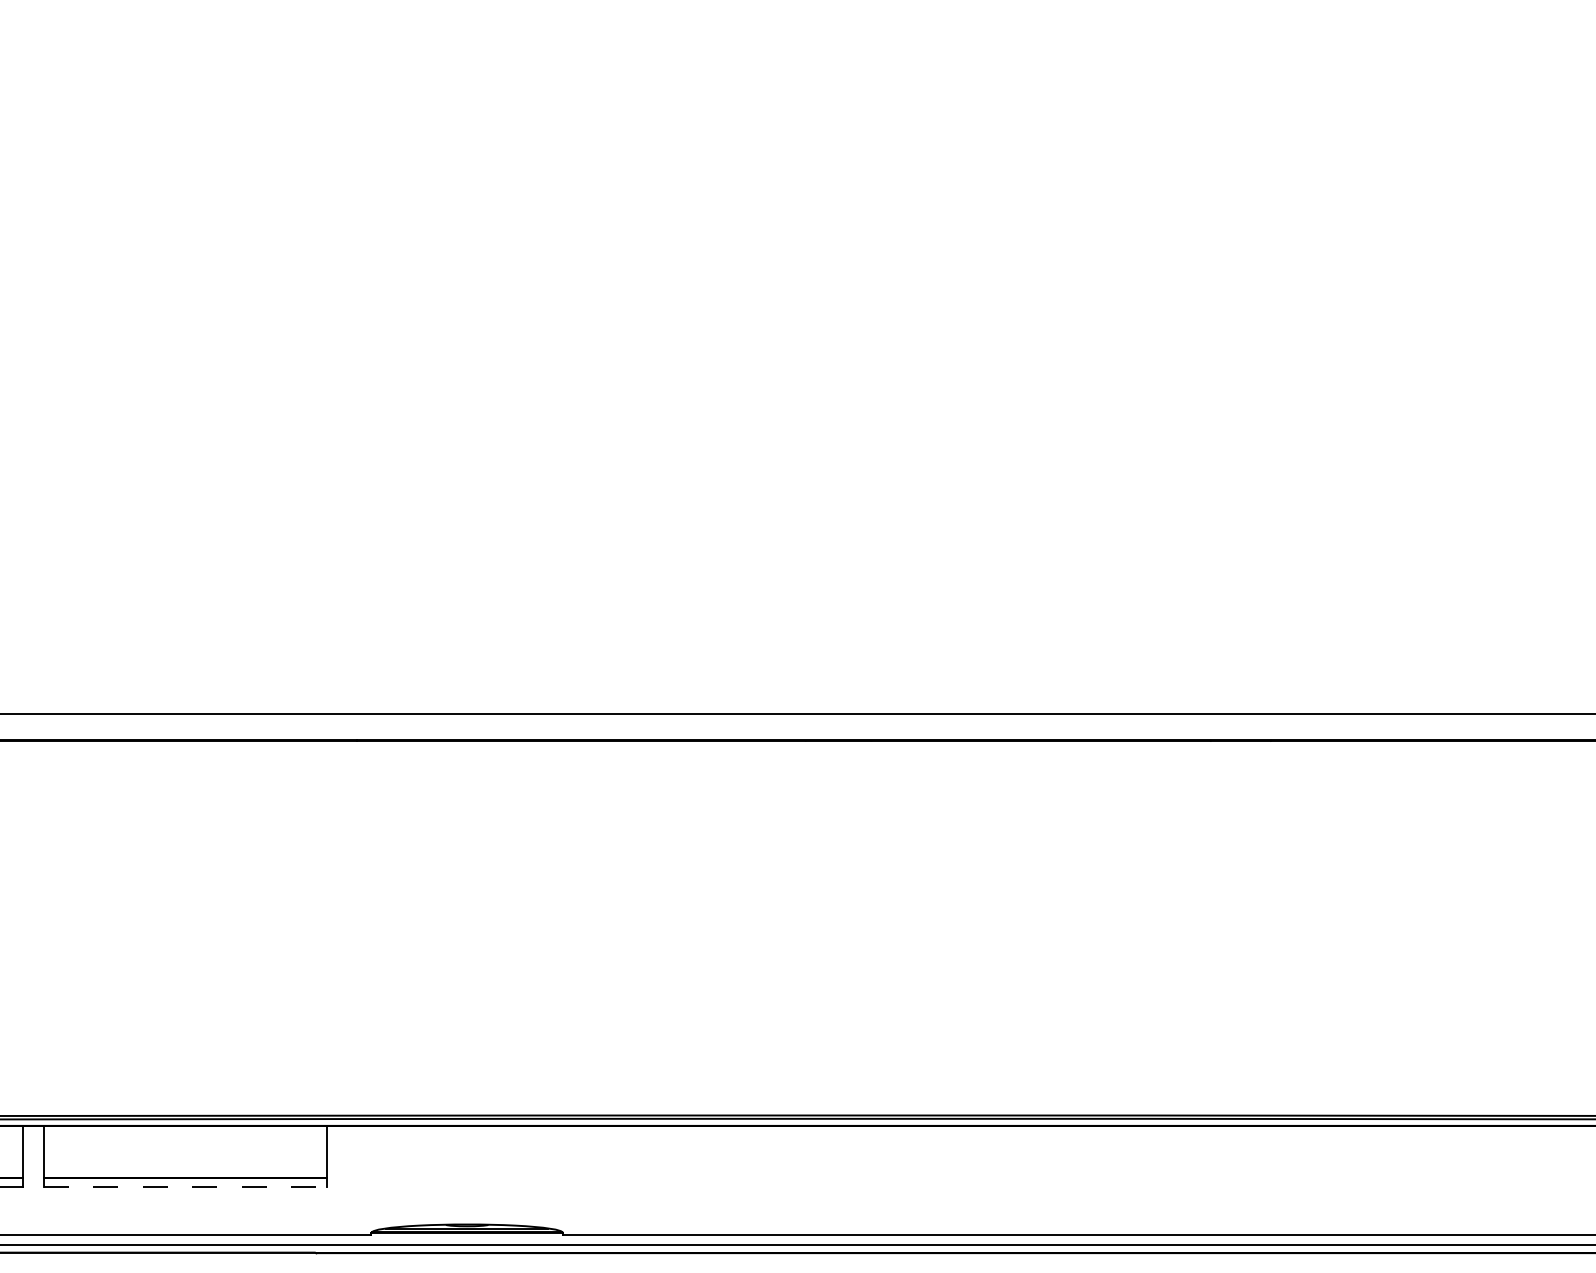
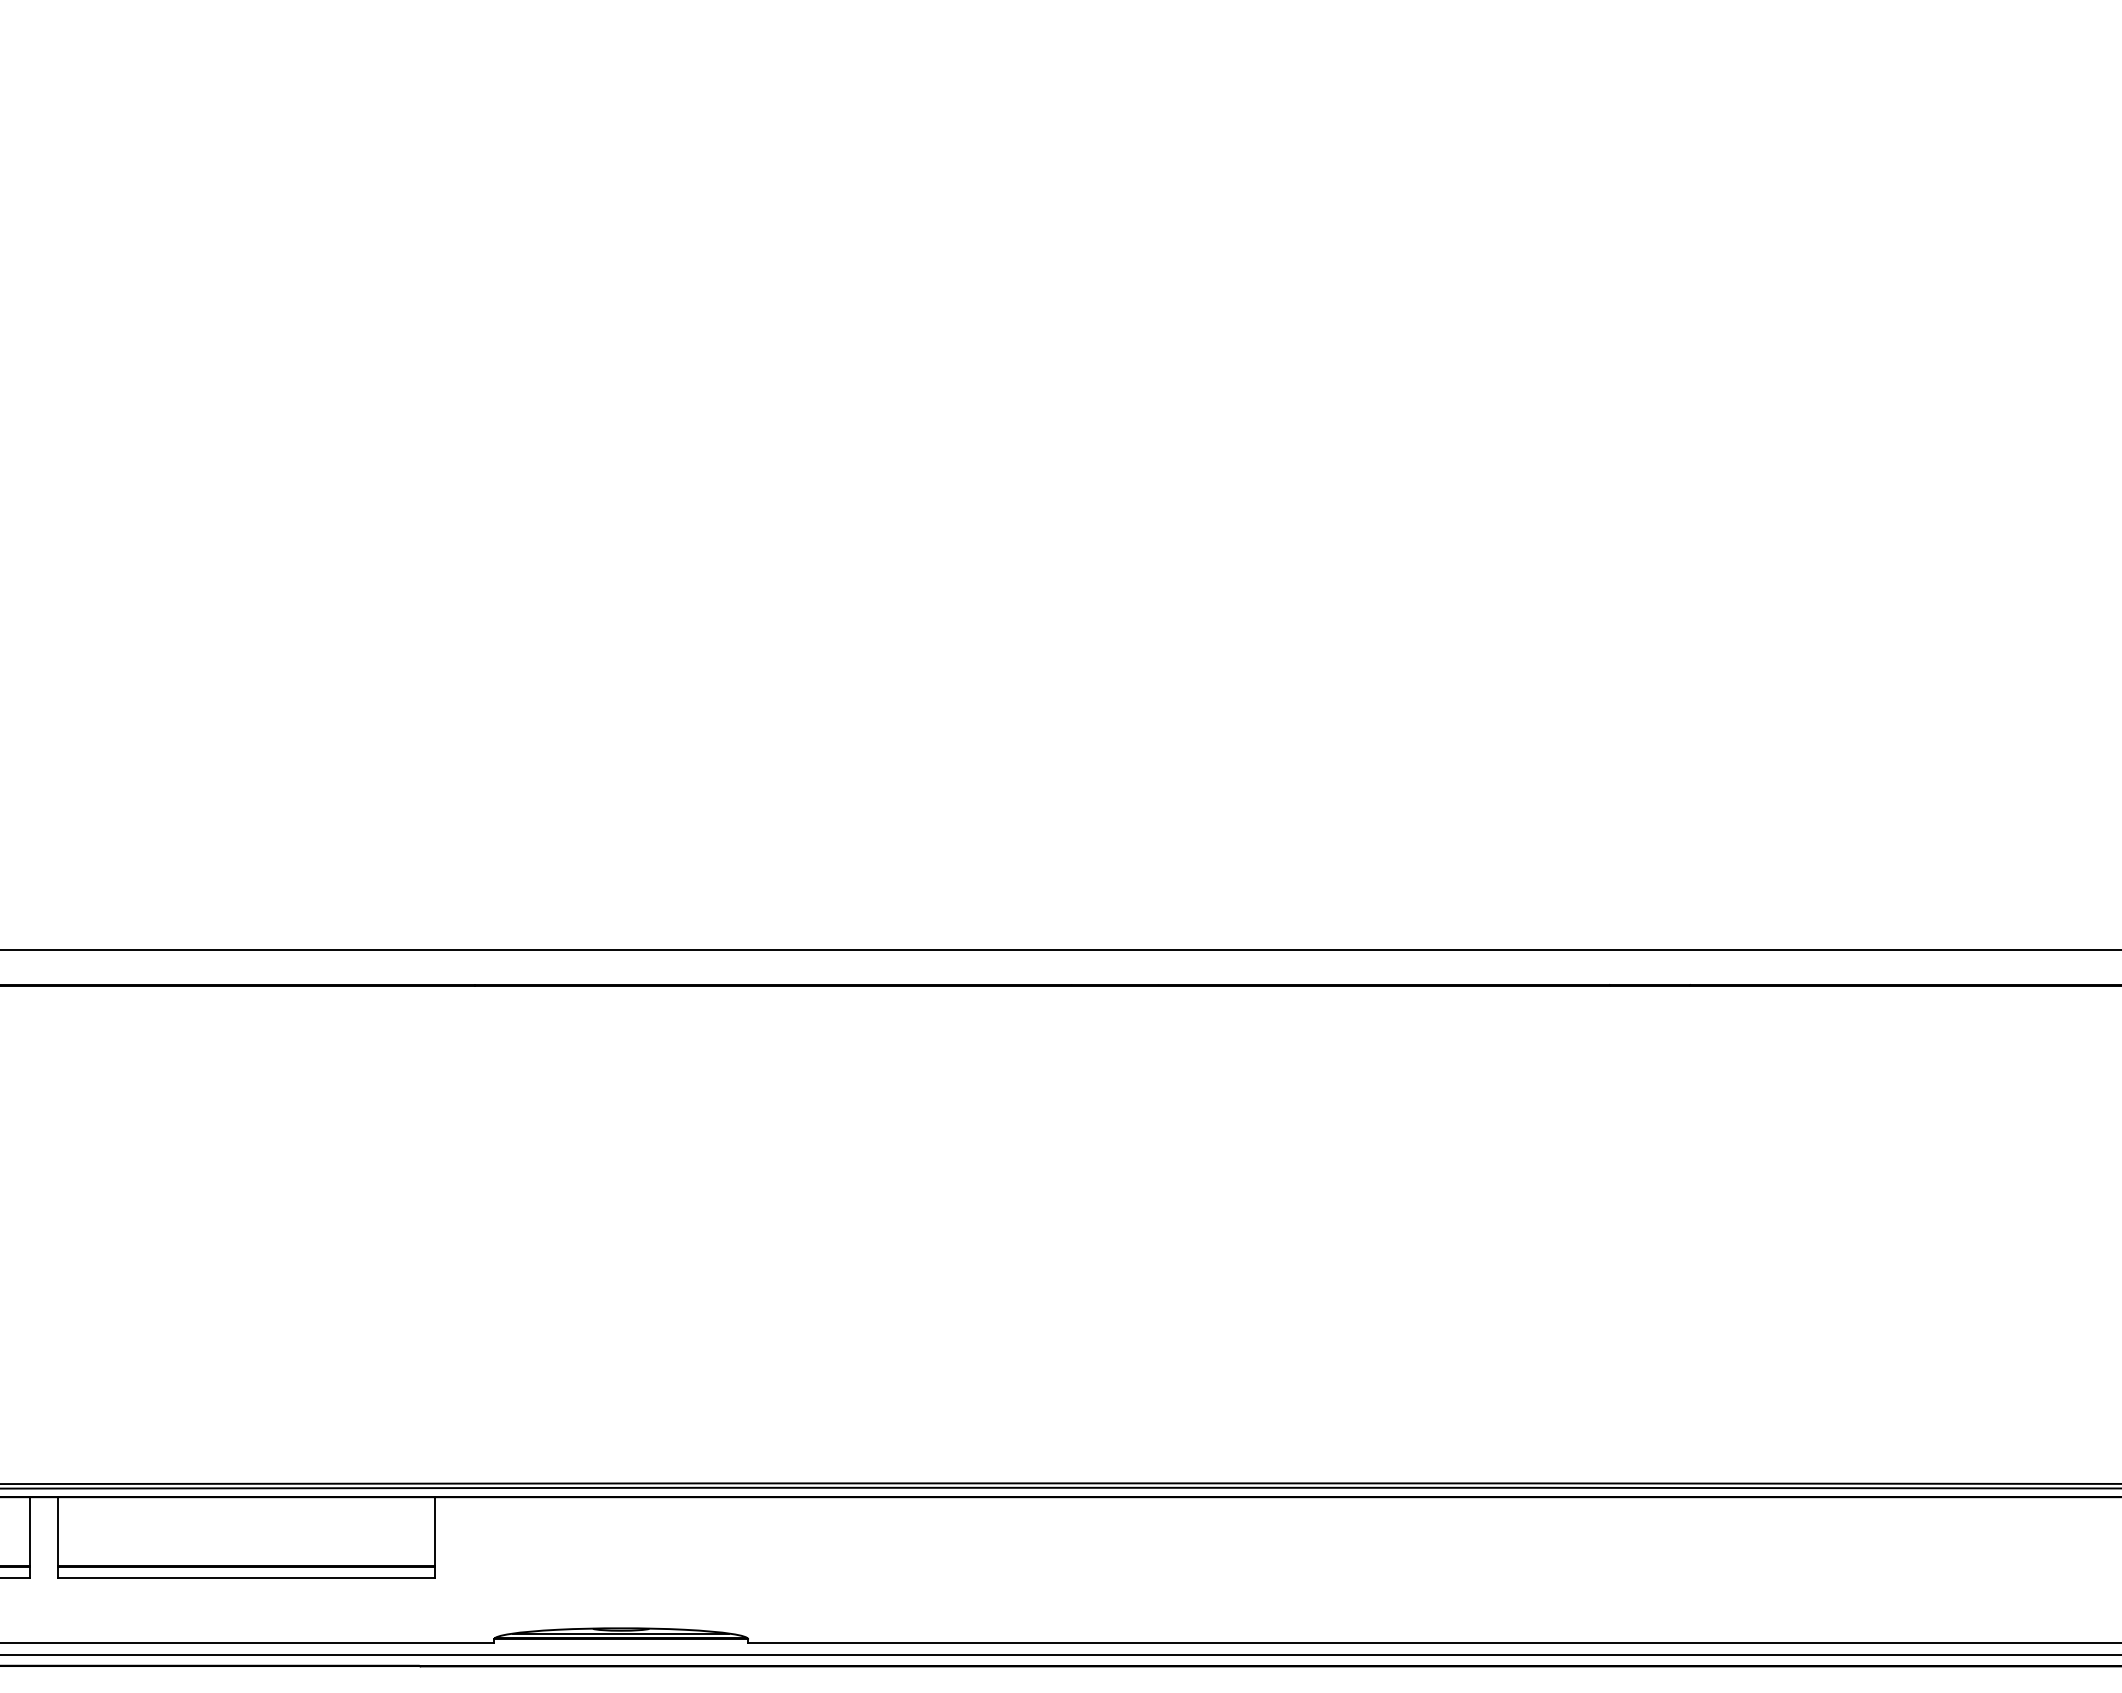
line: (186, 1186) -> (247, 1577), dashed -> solid

